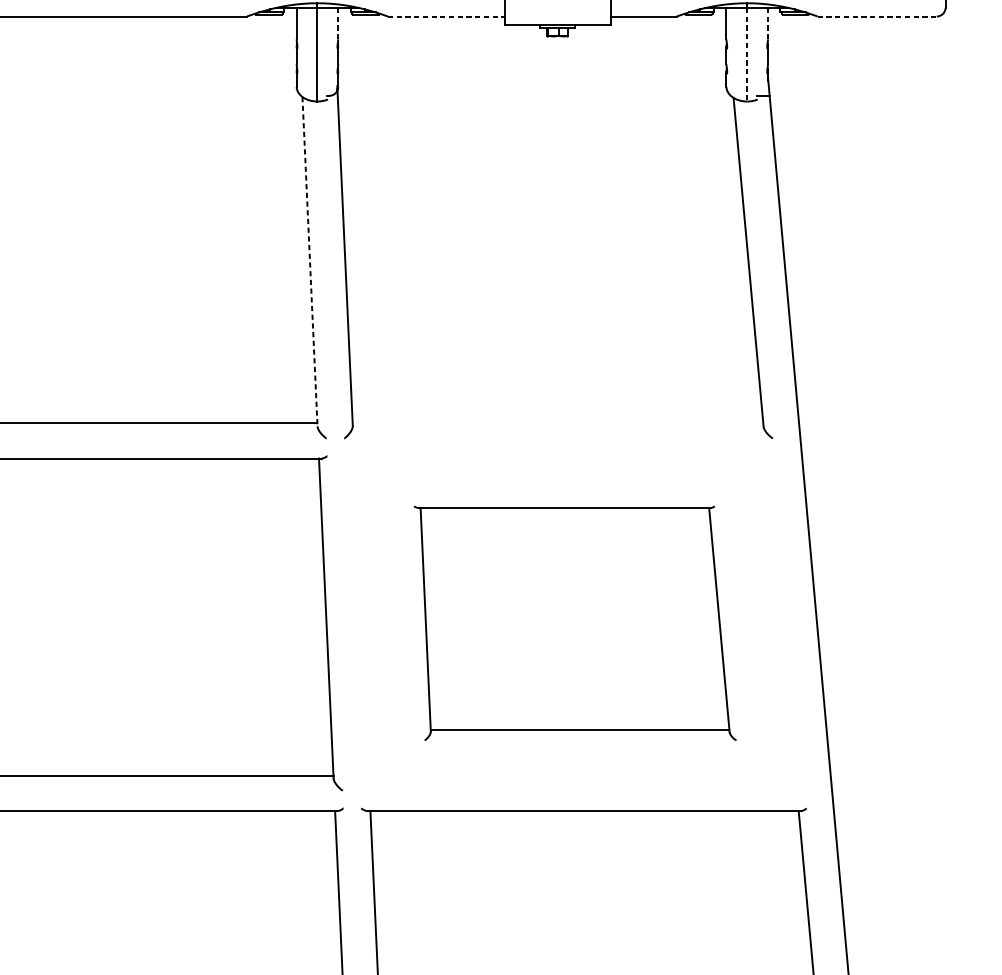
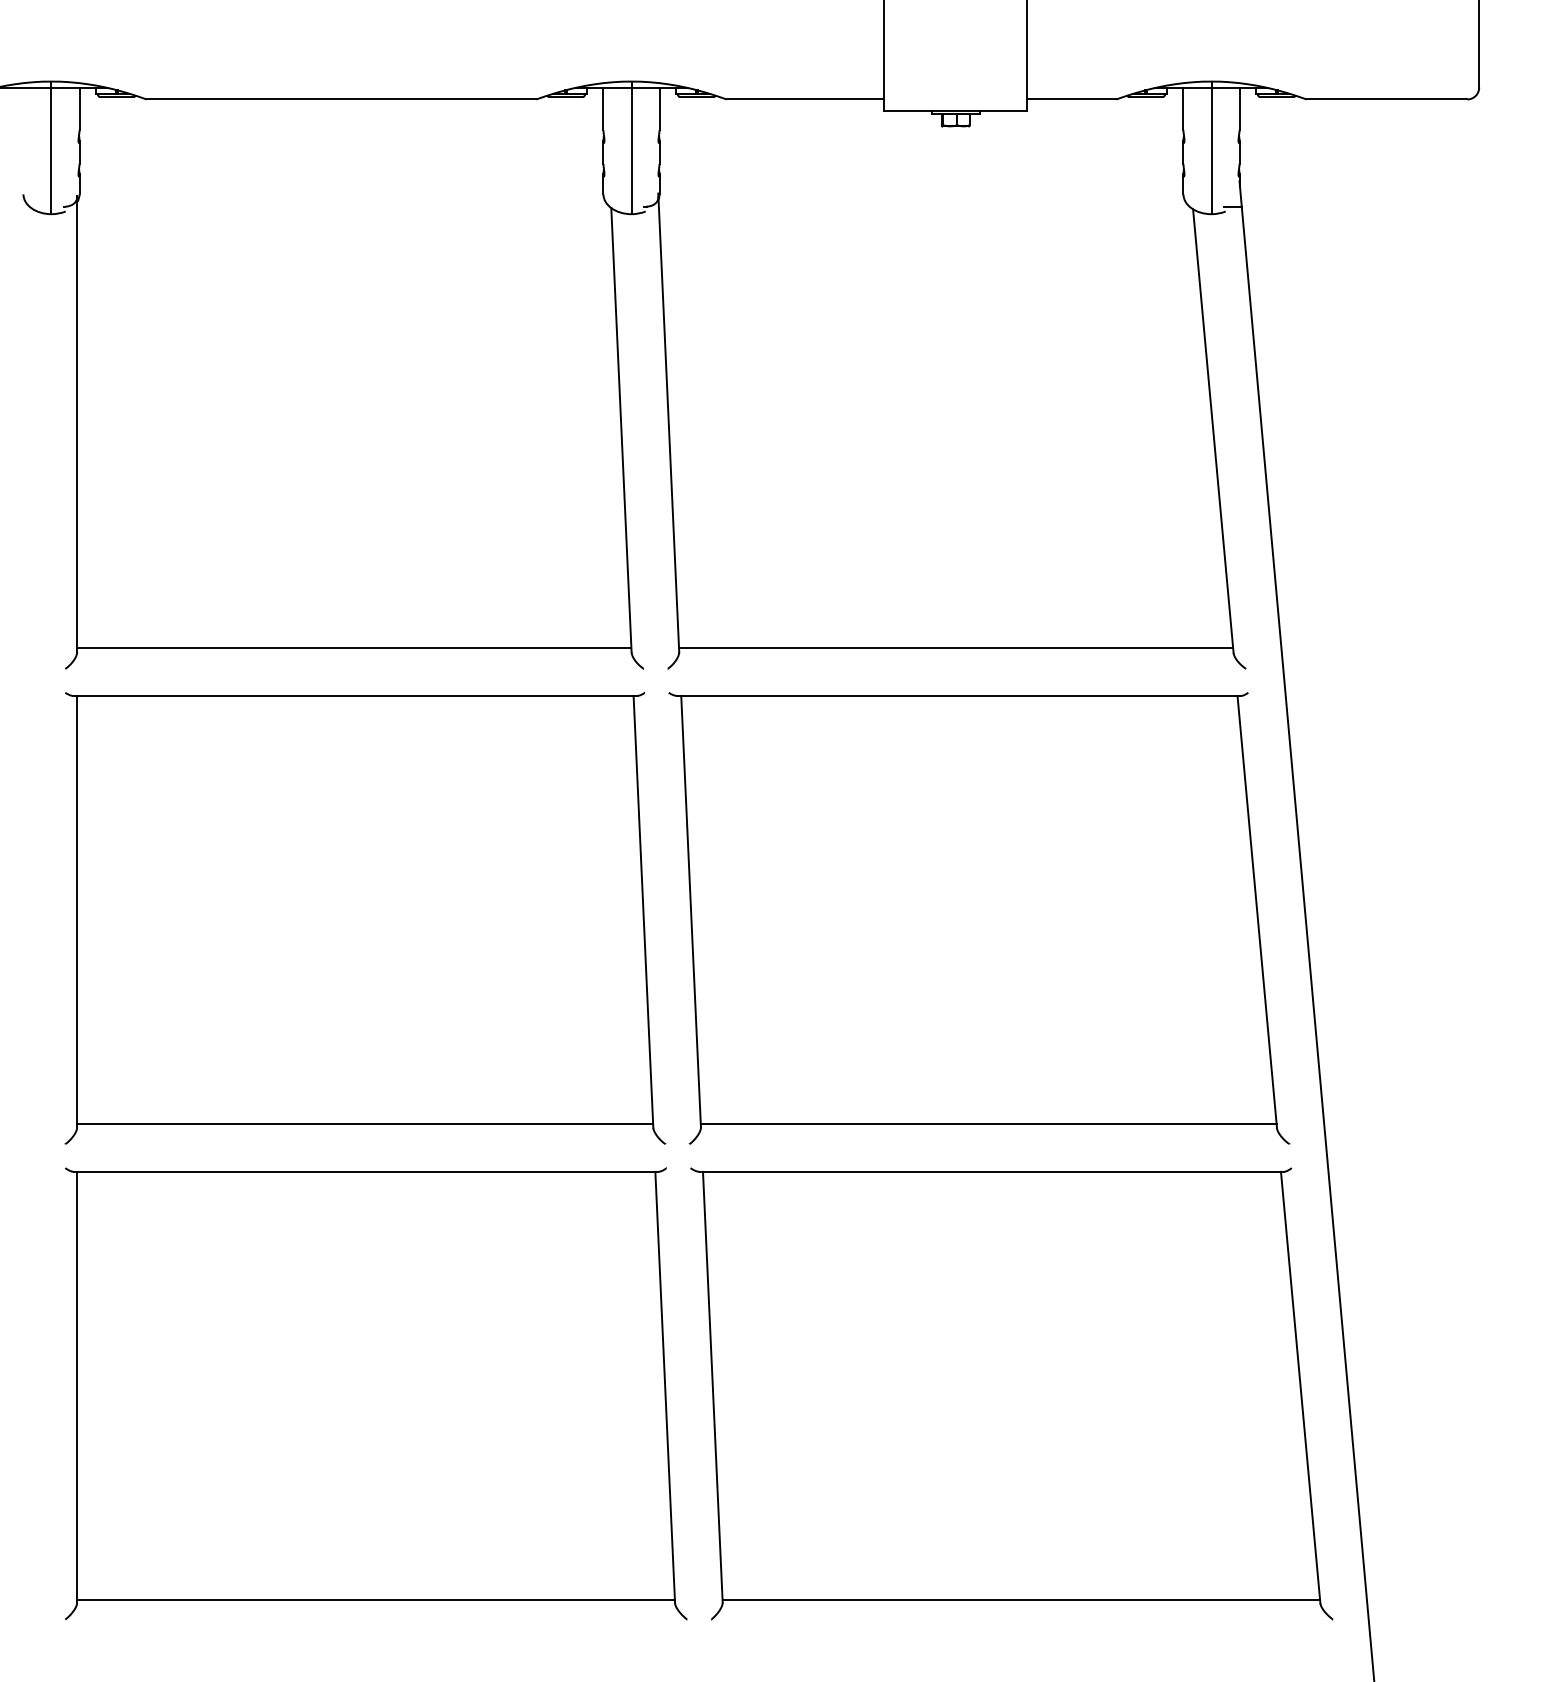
line: (446, 16) -> (805, 99), dashed -> solid
line: (877, 16) -> (1387, 99), dashed -> solid
line: (338, 23) -> (659, 108), dashed -> solid
line: (767, 23) -> (1239, 108), dashed -> solid
line: (747, 55) -> (1211, 151), dashed -> solid
line: (310, 261) -> (621, 430), dashed -> solid
line: (558, 423) -> (956, 648), added
part: (575, 623) -> (979, 918), size x1.43

